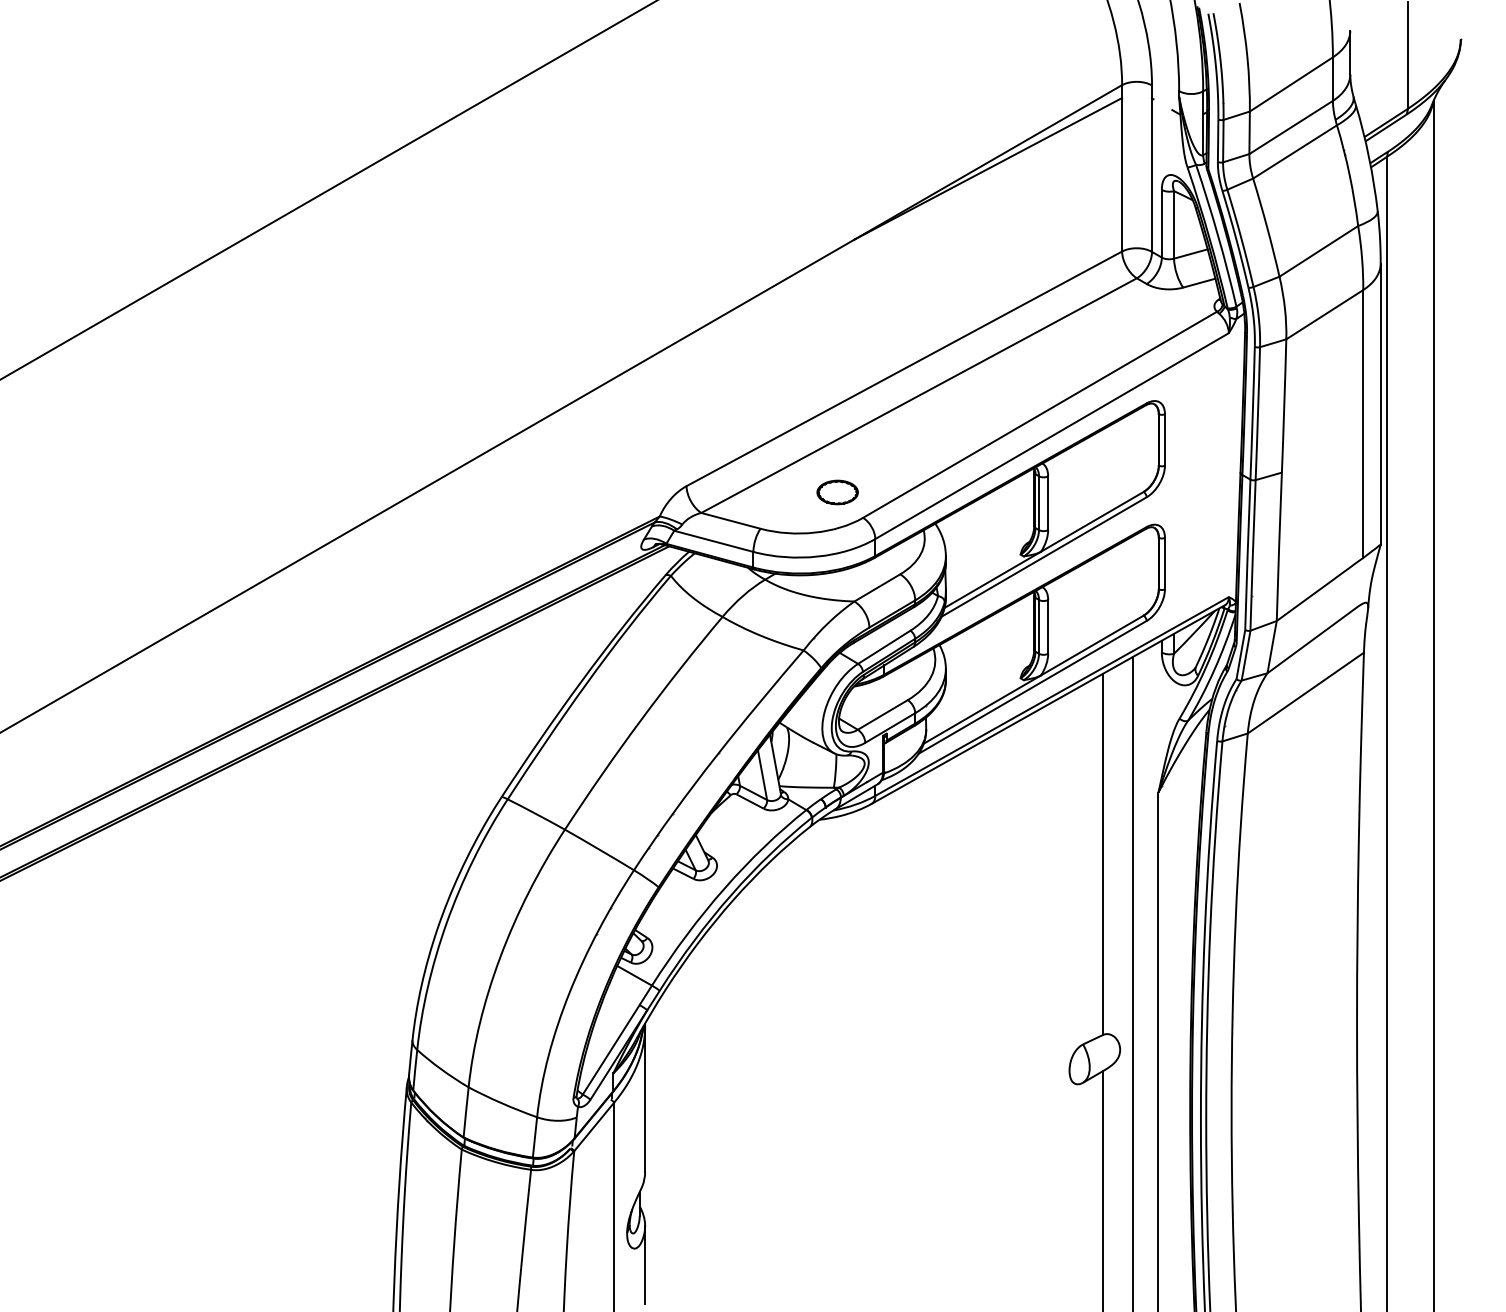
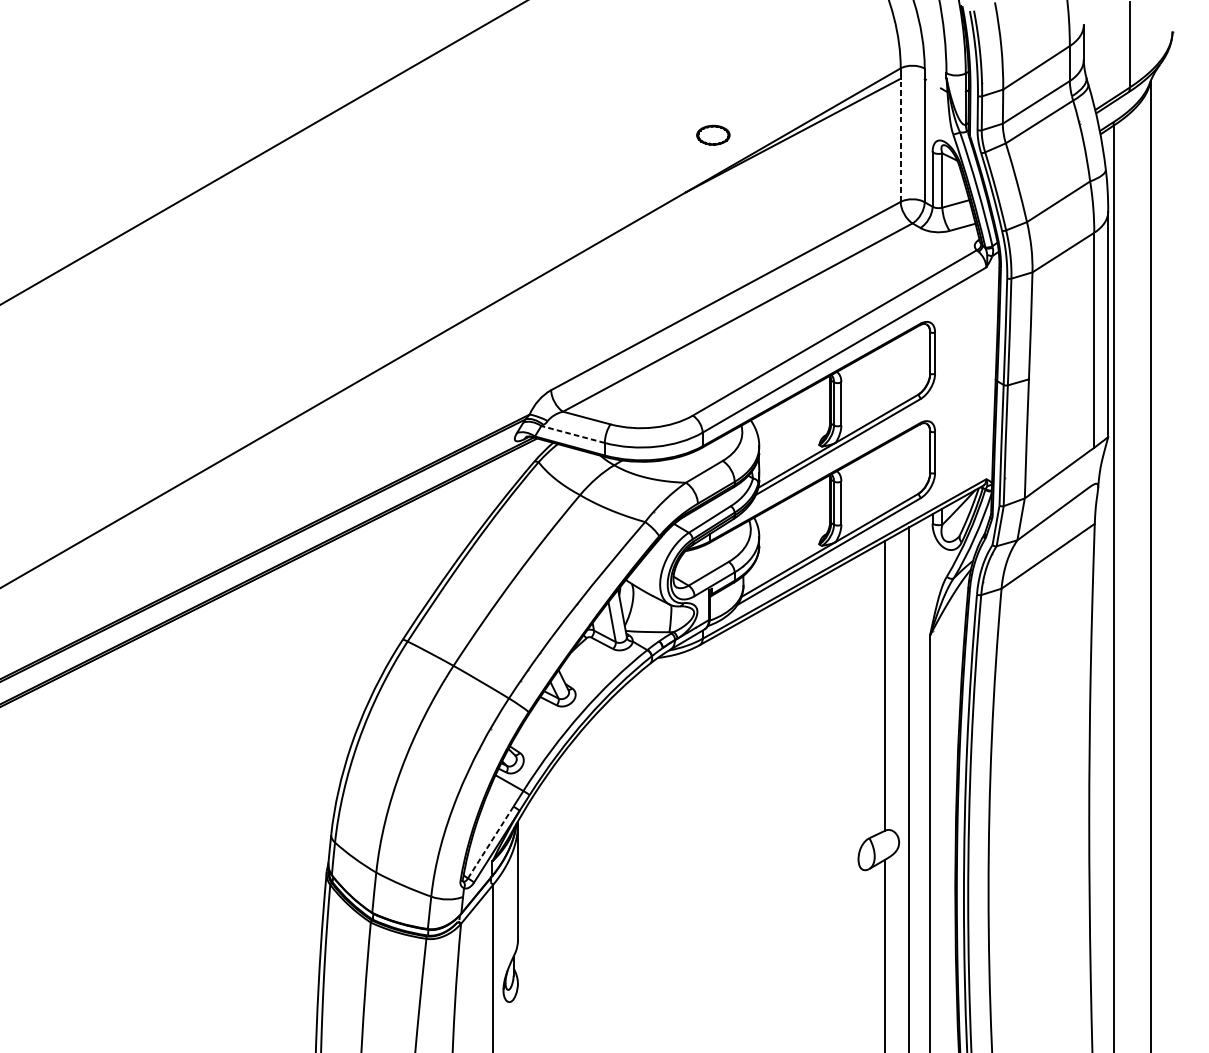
line: (1122, 174) -> (901, 140), solid -> dashed
part: (837, 492) -> (713, 135), moved
line: (713, 541) -> (572, 434), solid -> dashed
line: (611, 1049) -> (490, 842), solid -> dashed
line: (645, 1265) -> (518, 1015), removed

